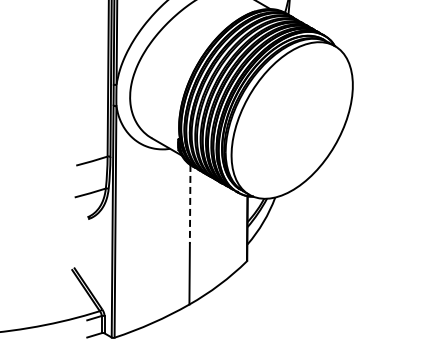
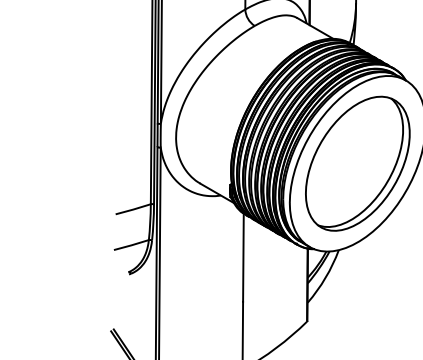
part: (292, 120) -> (358, 163), added
line: (190, 204) -> (243, 257), dashed -> solid

